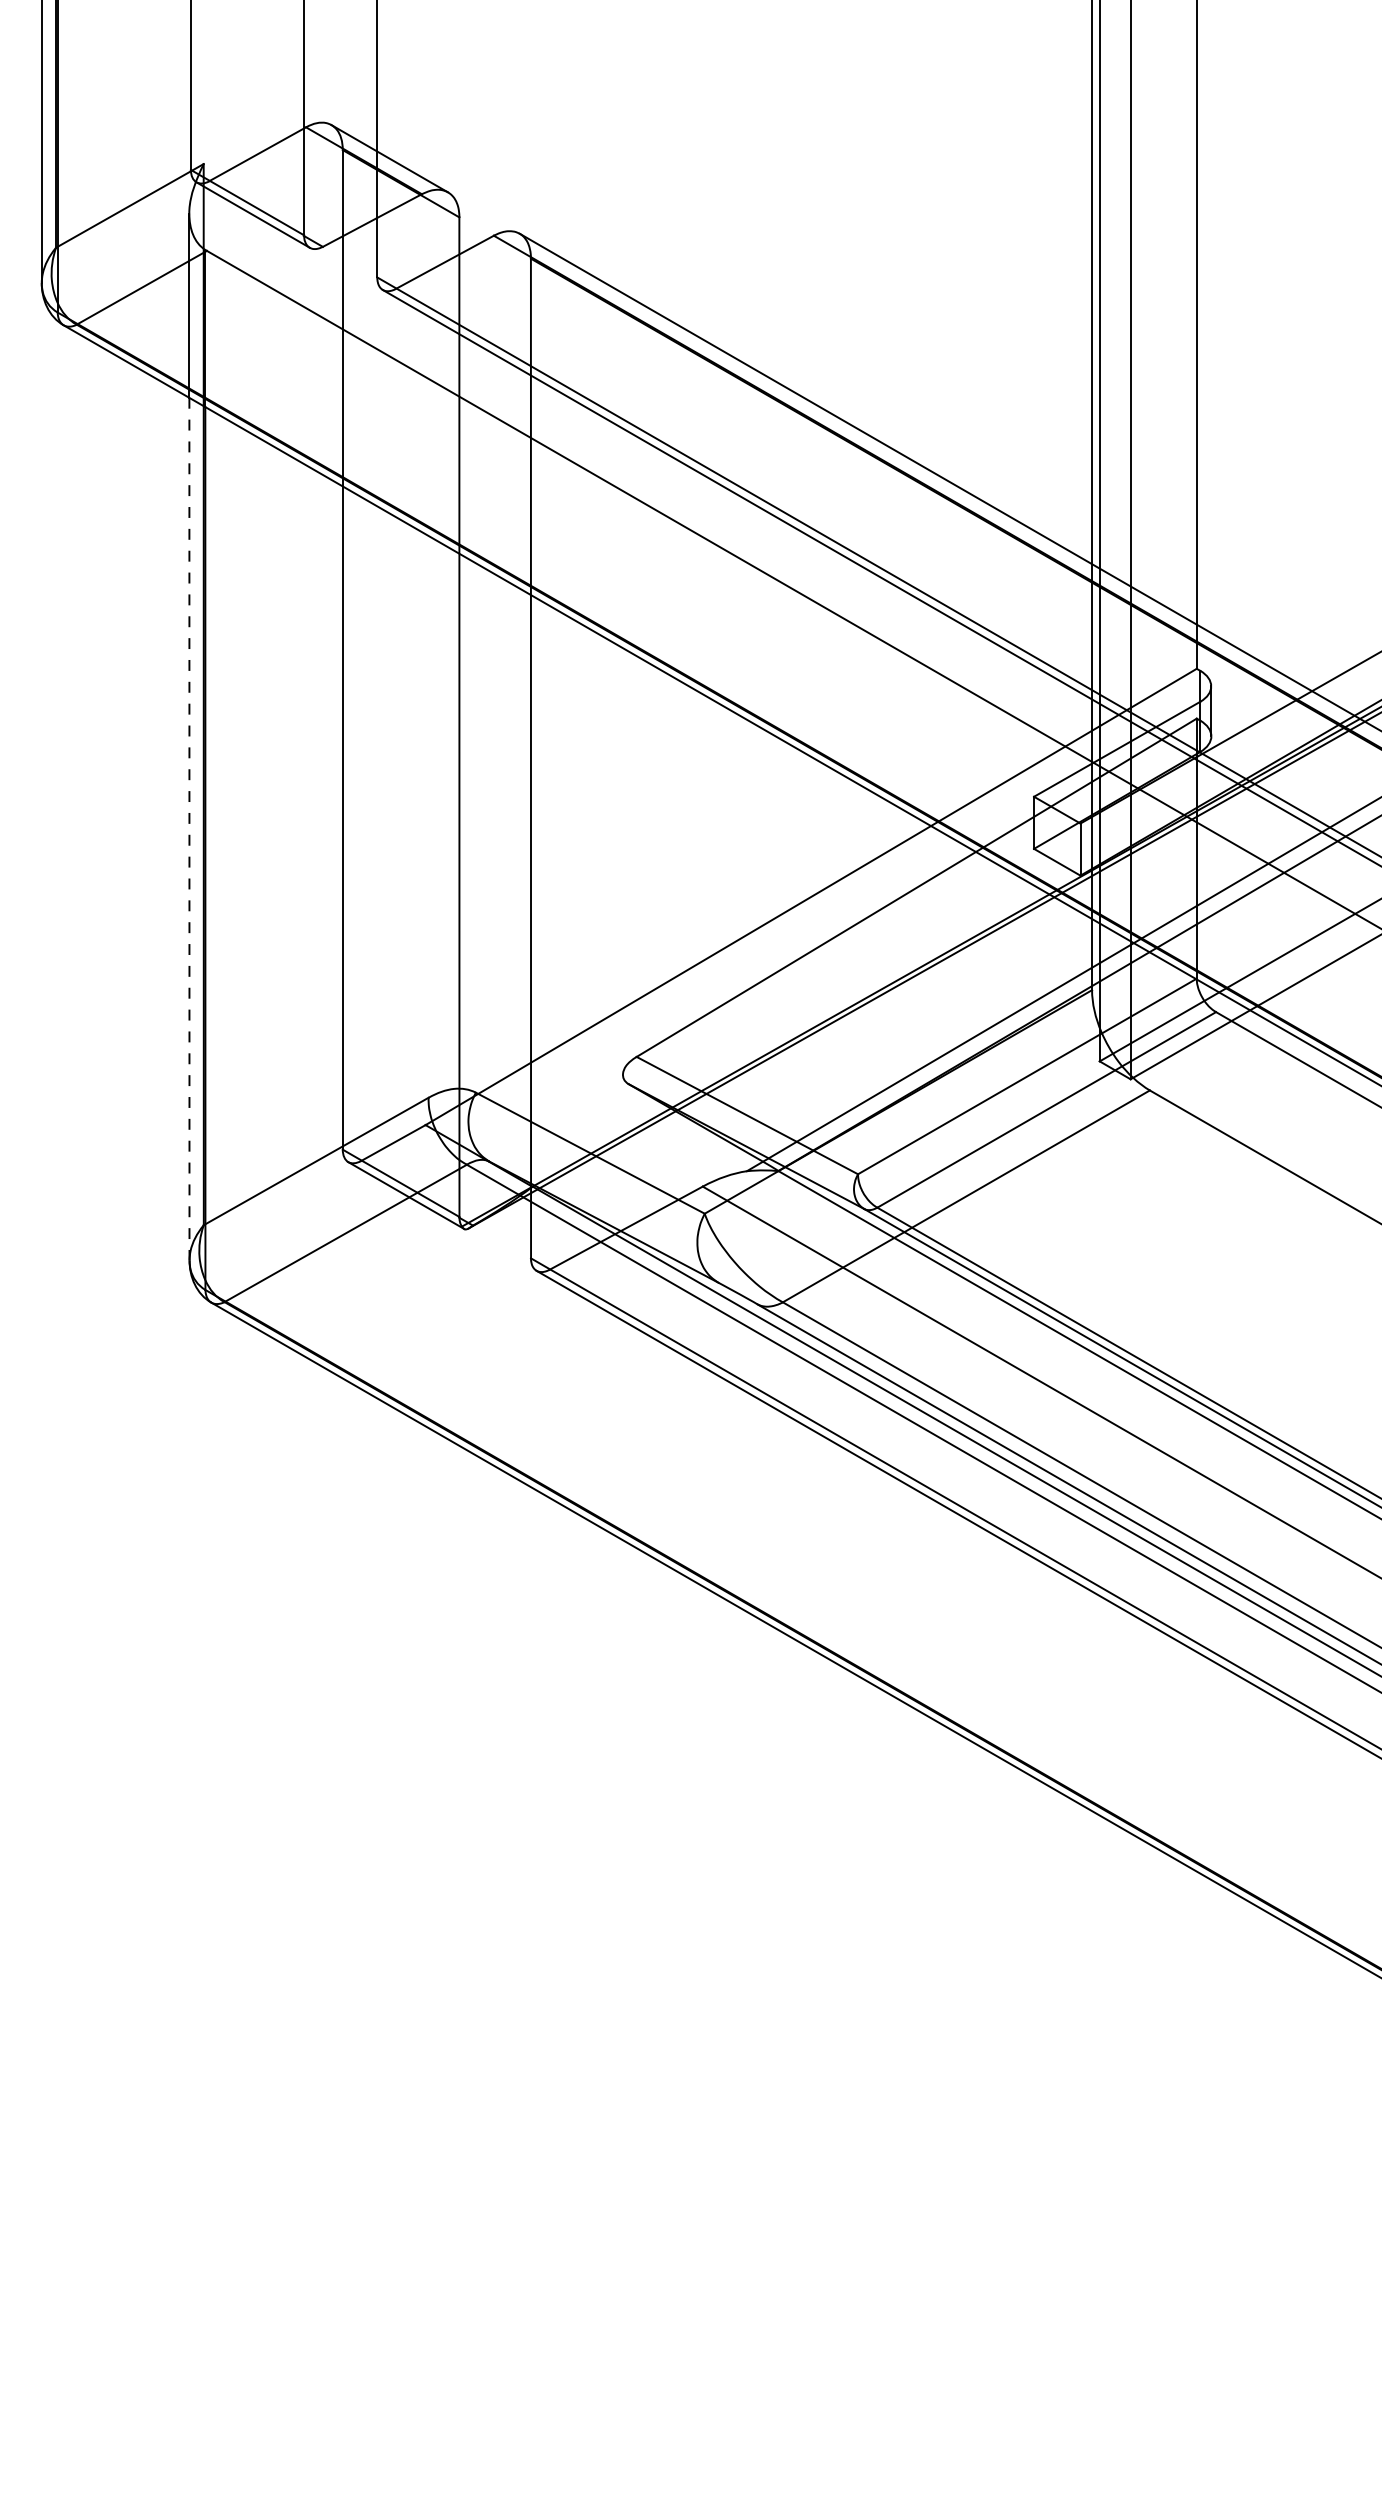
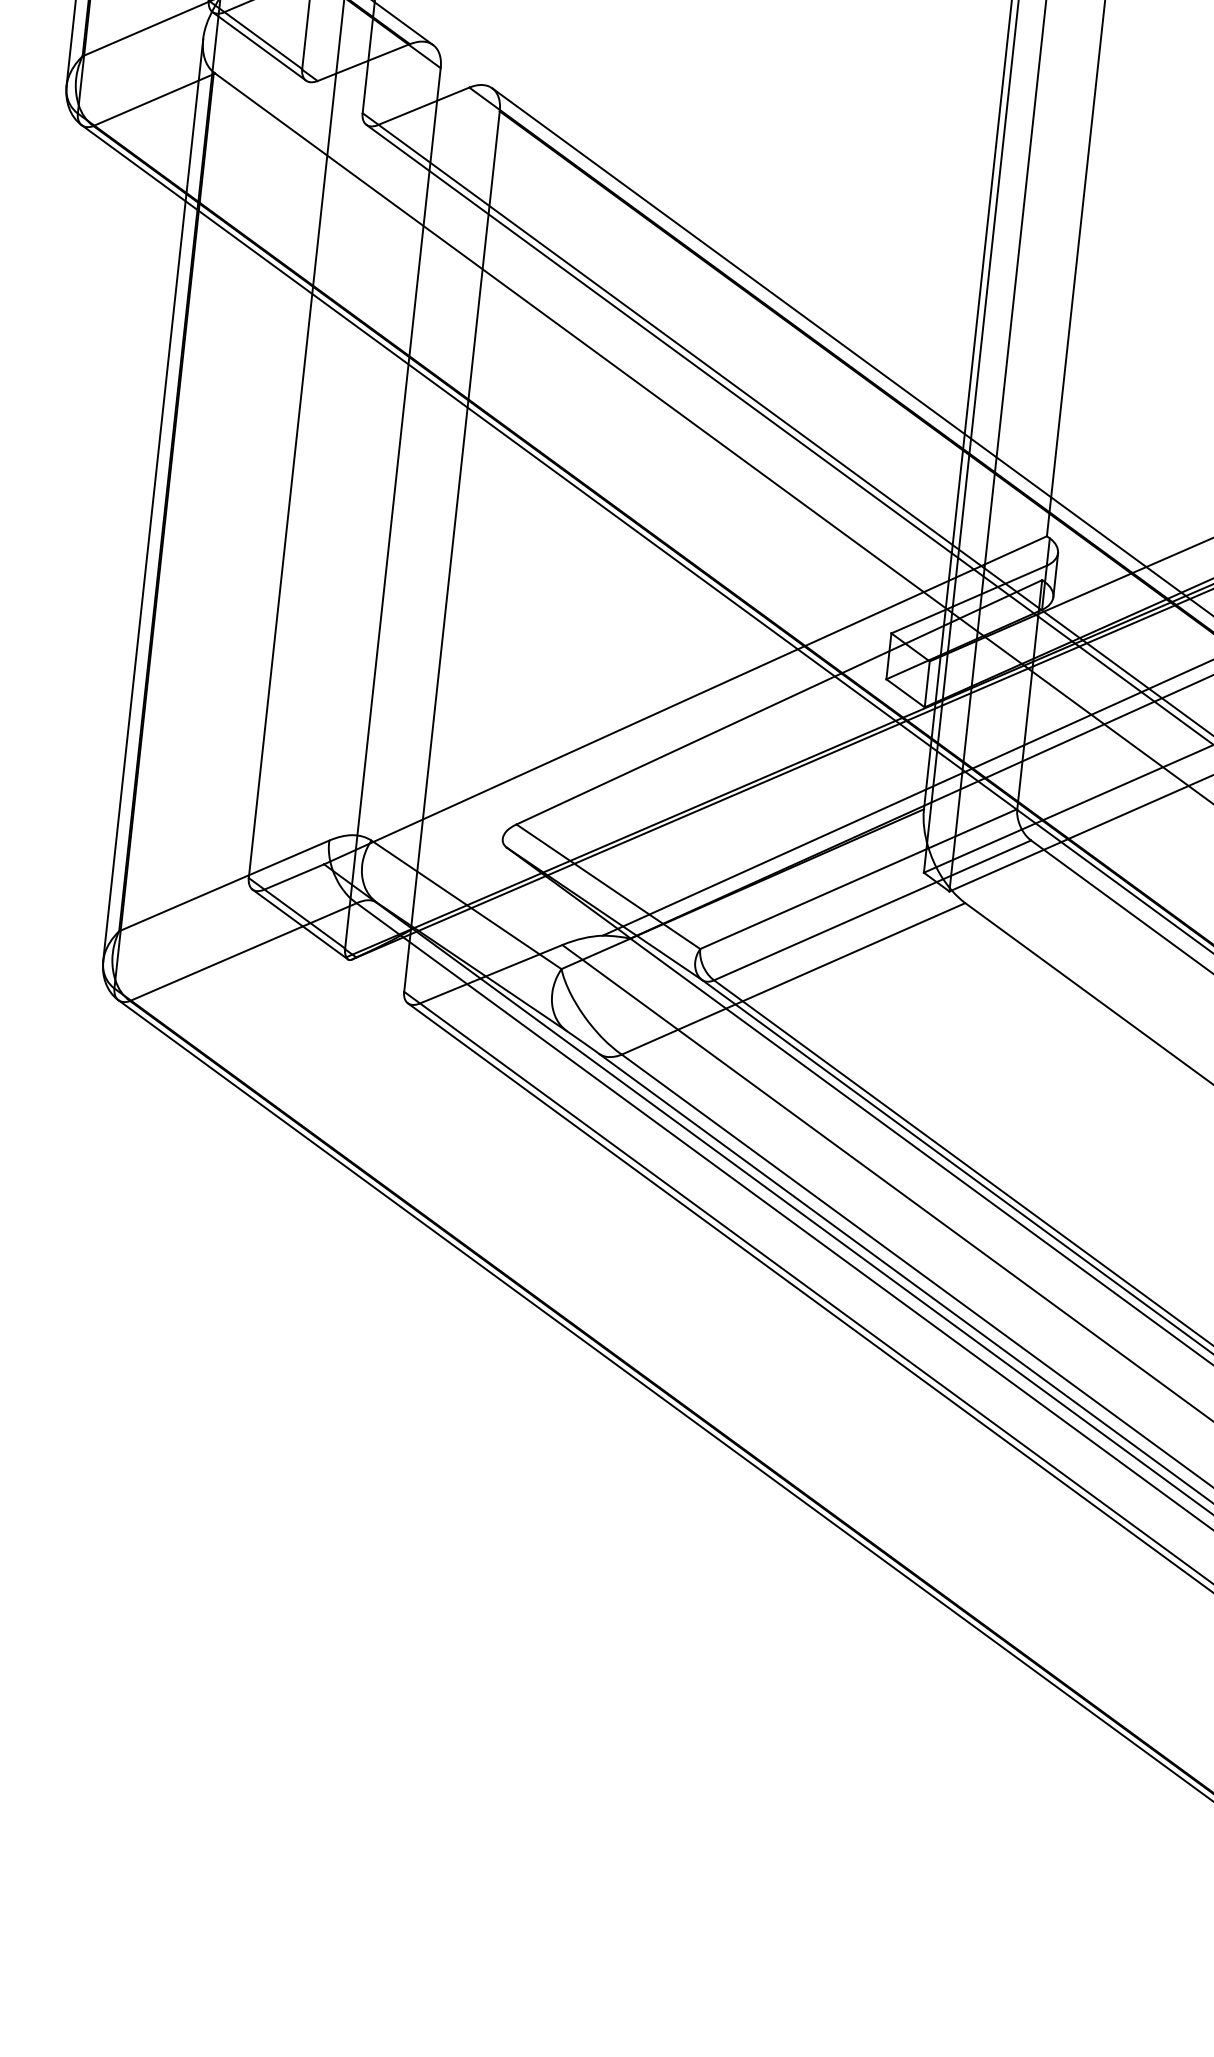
line: (189, 829) -> (144, 581), dashed -> solid

